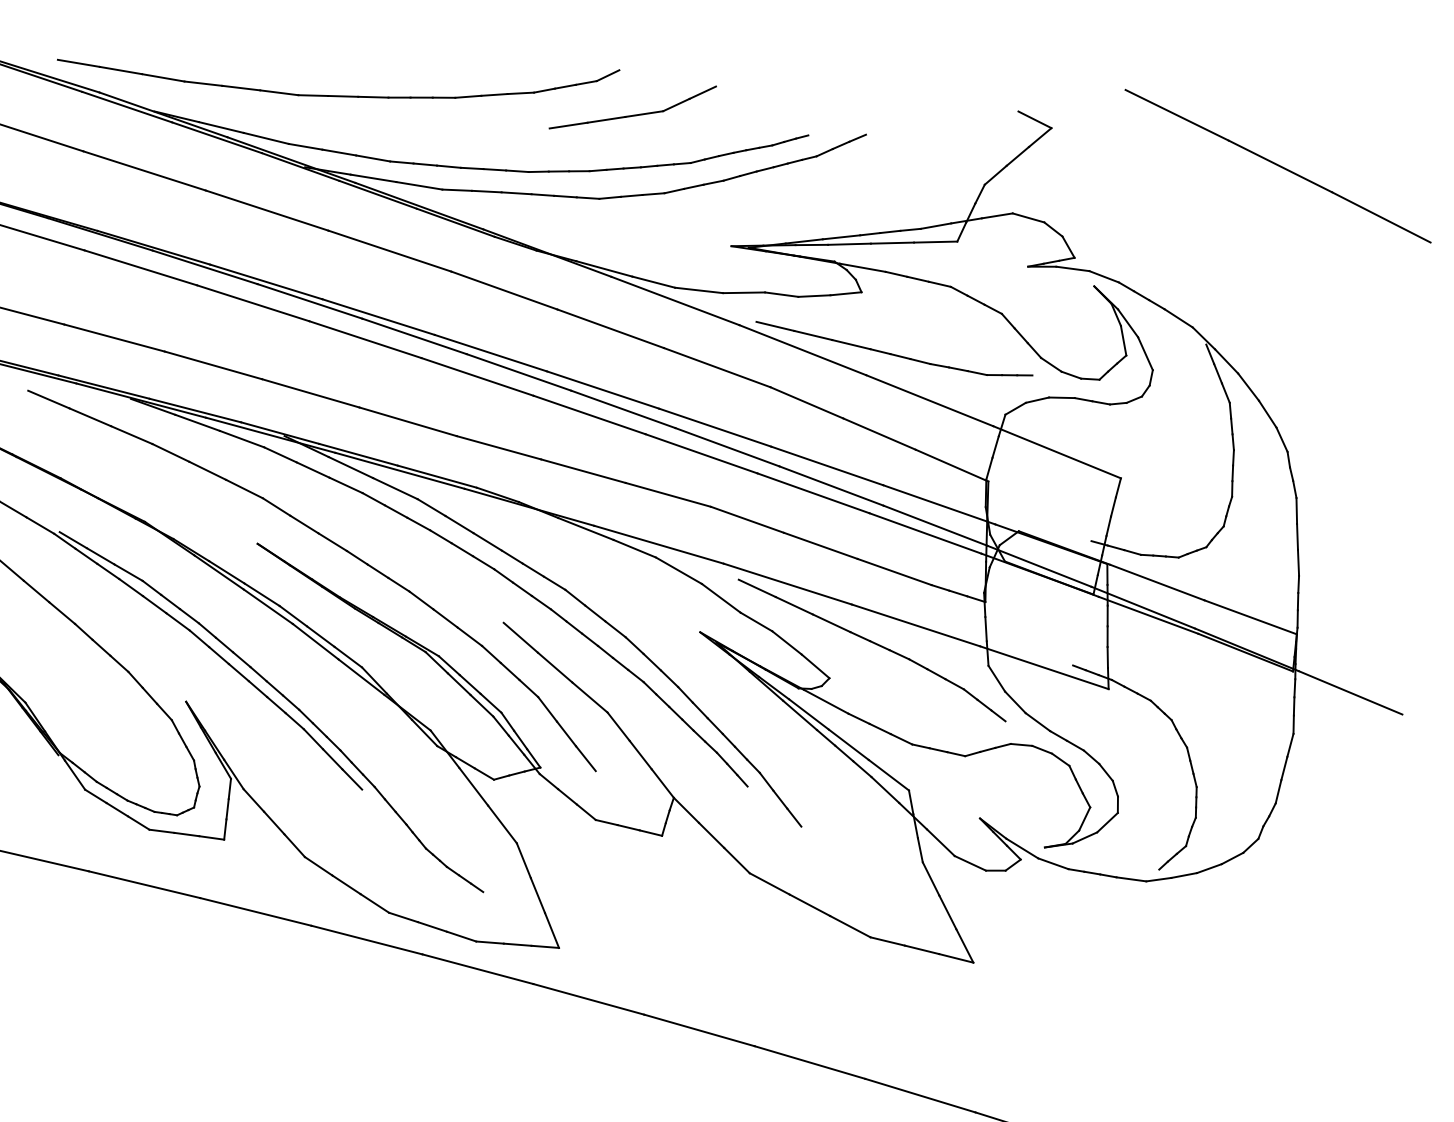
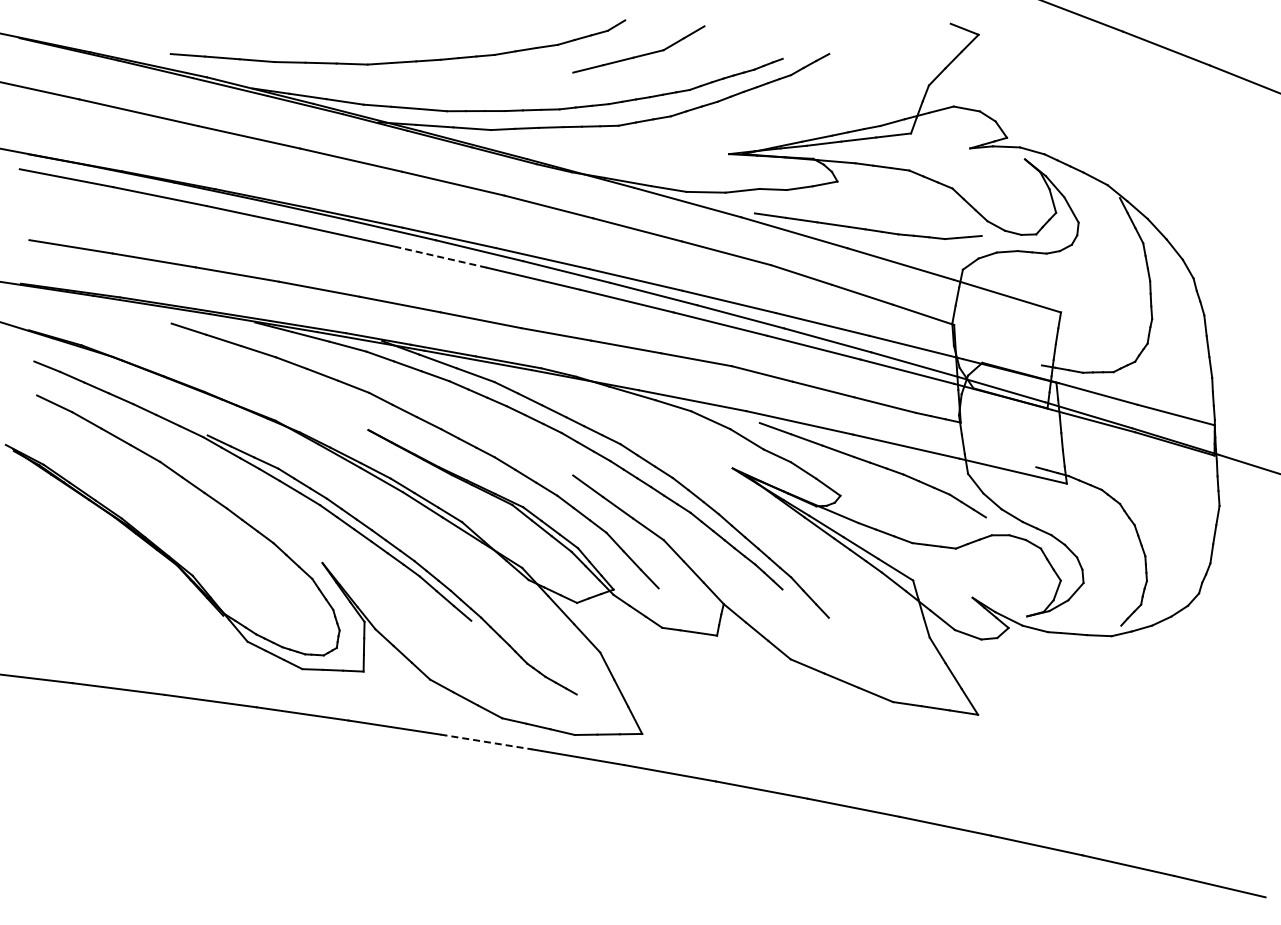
line: (365, 340) -> (440, 257), solid -> dashed
line: (366, 940) -> (486, 742), solid -> dashed

